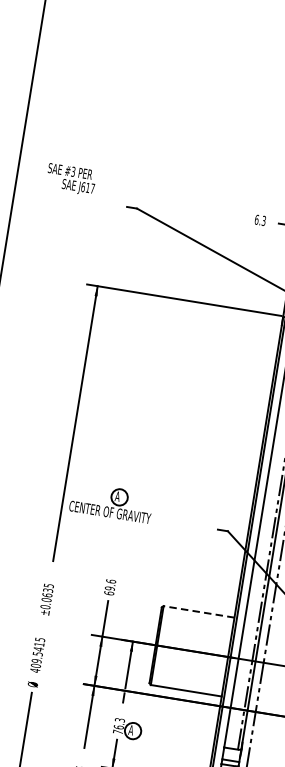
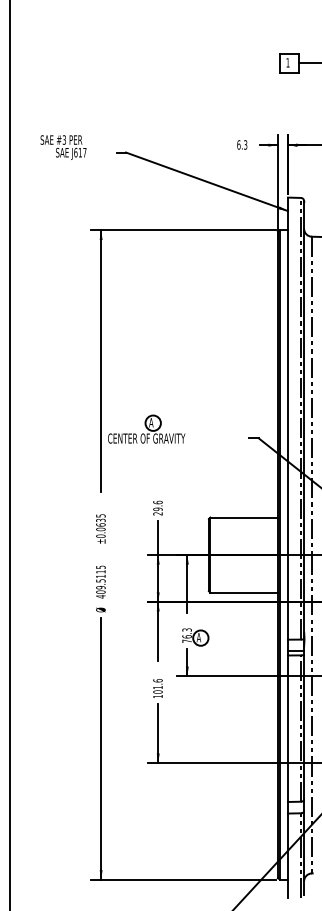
text: (71, 179) -> (63, 147), moved
text: (108, 592) -> (157, 513), 69.6 -> 29.6
line: (199, 611) -> (244, 517), dashed -> solid
text: (38, 649) -> (100, 576), 409.5415 -> 409.5115

